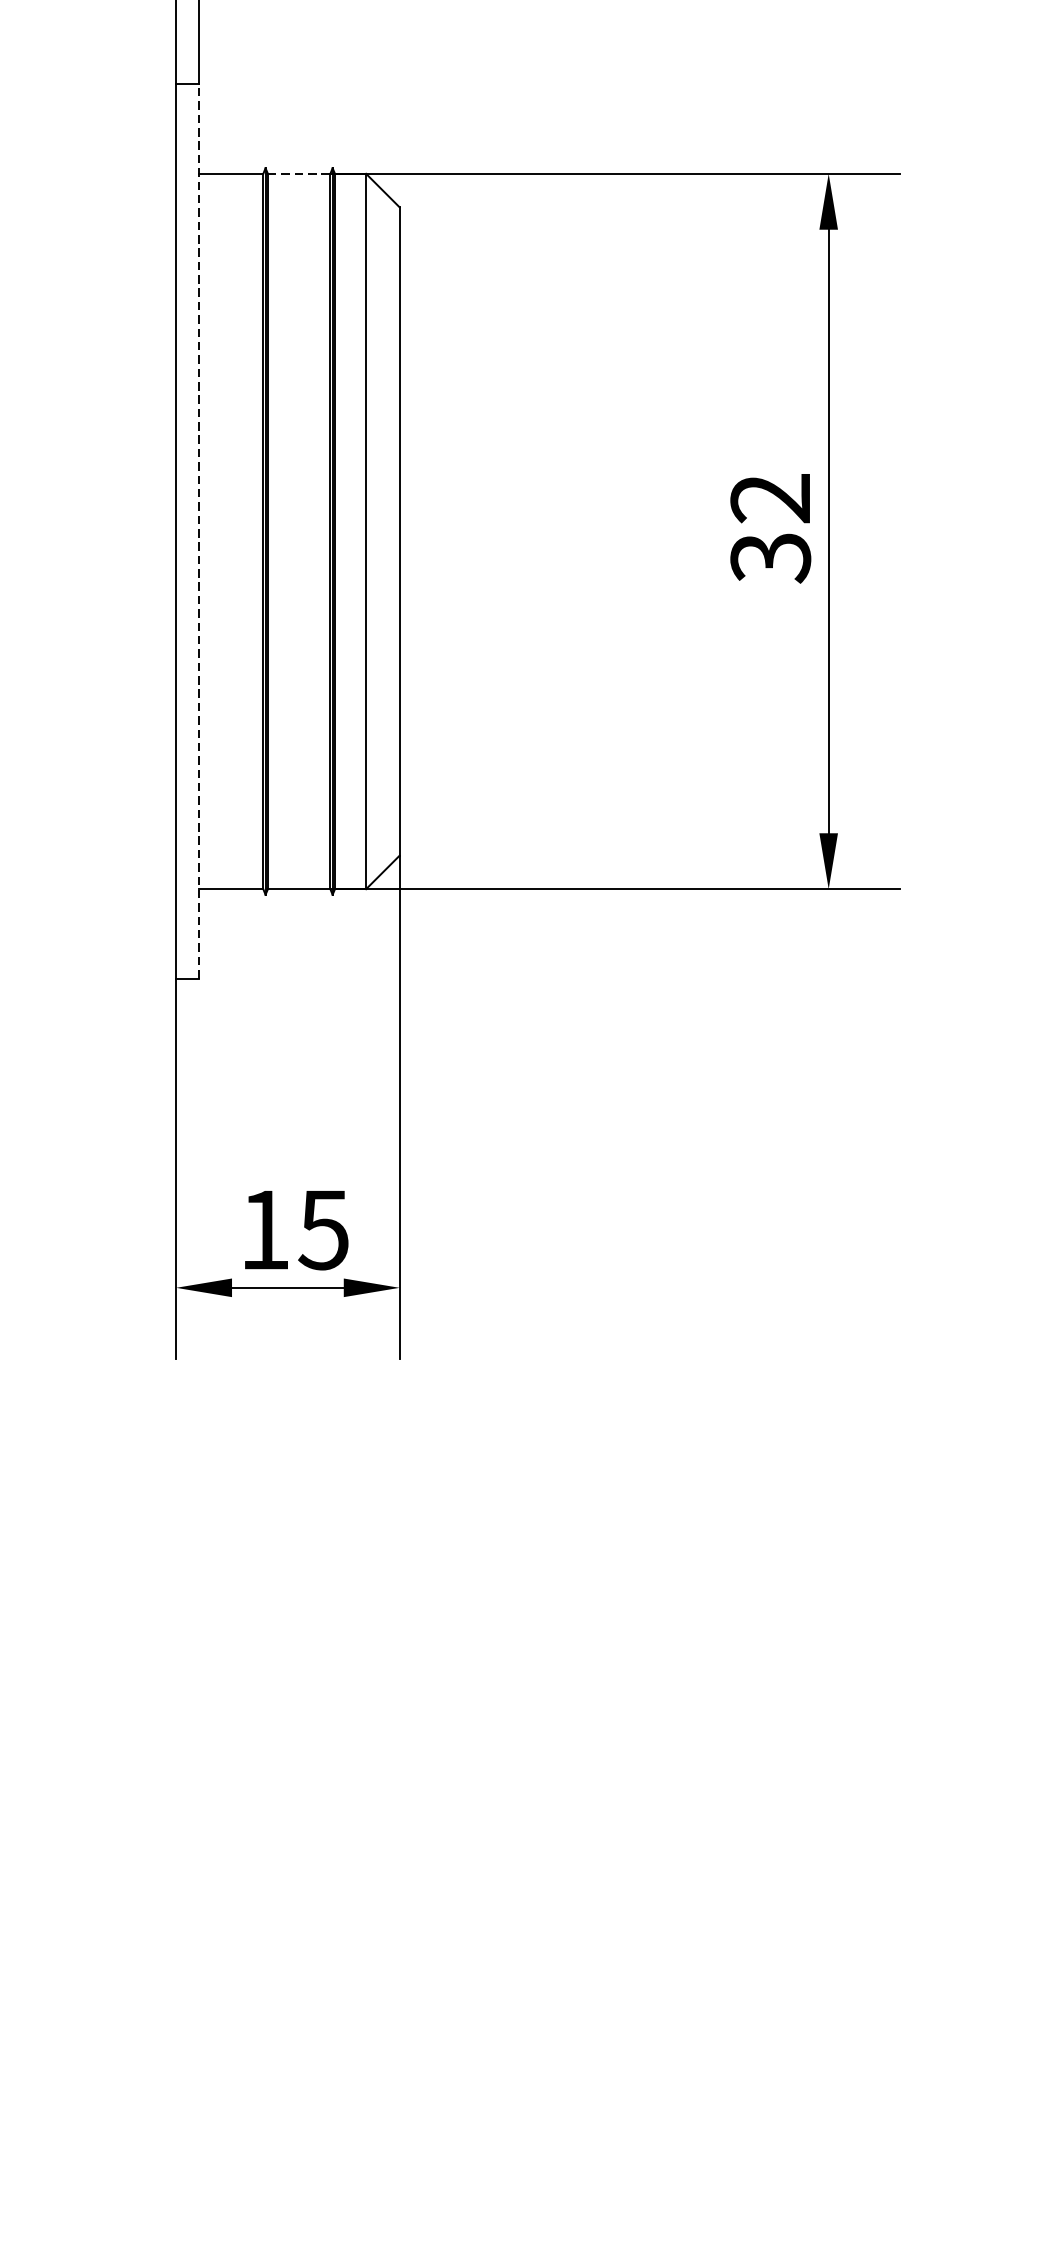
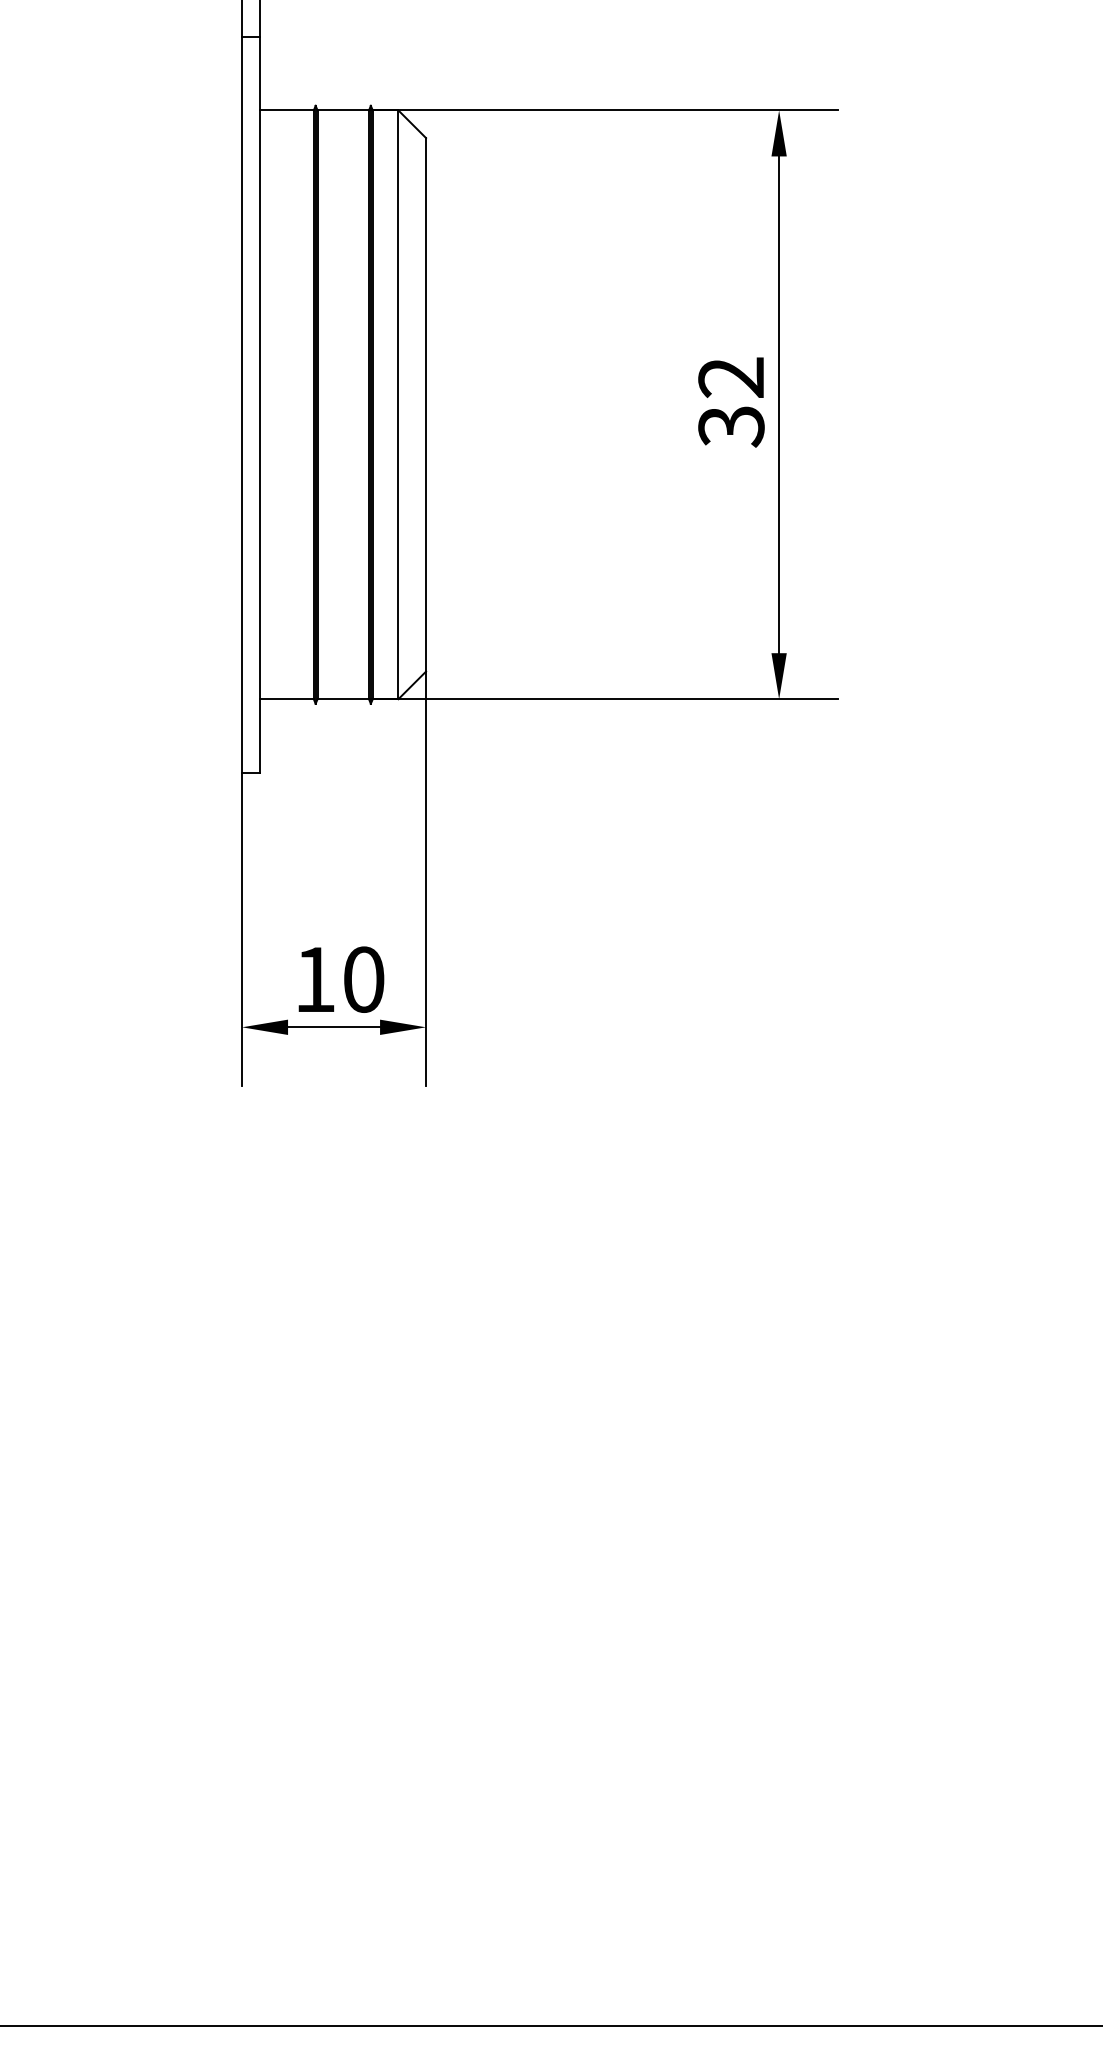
line: (299, 173) -> (343, 110), dashed -> solid
line: (198, 531) -> (260, 404), dashed -> solid
text: (323, 1229) -> (363, 979), 15 -> 10

